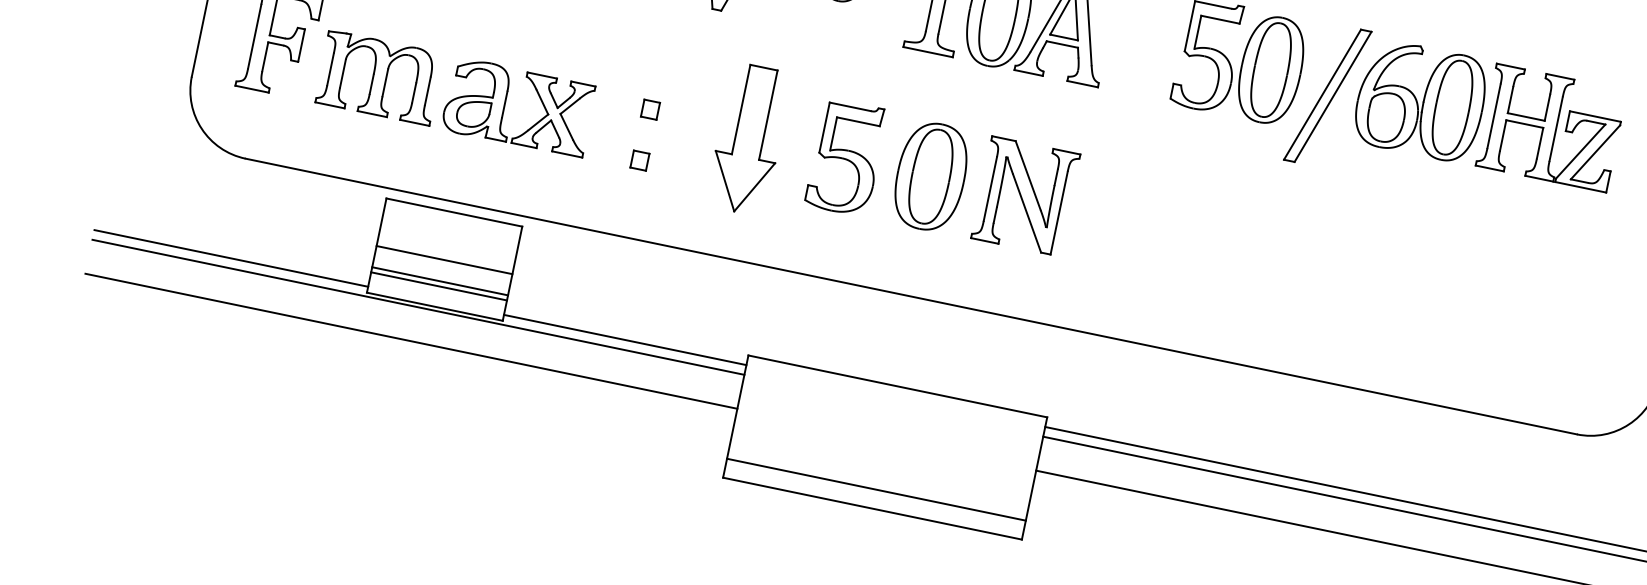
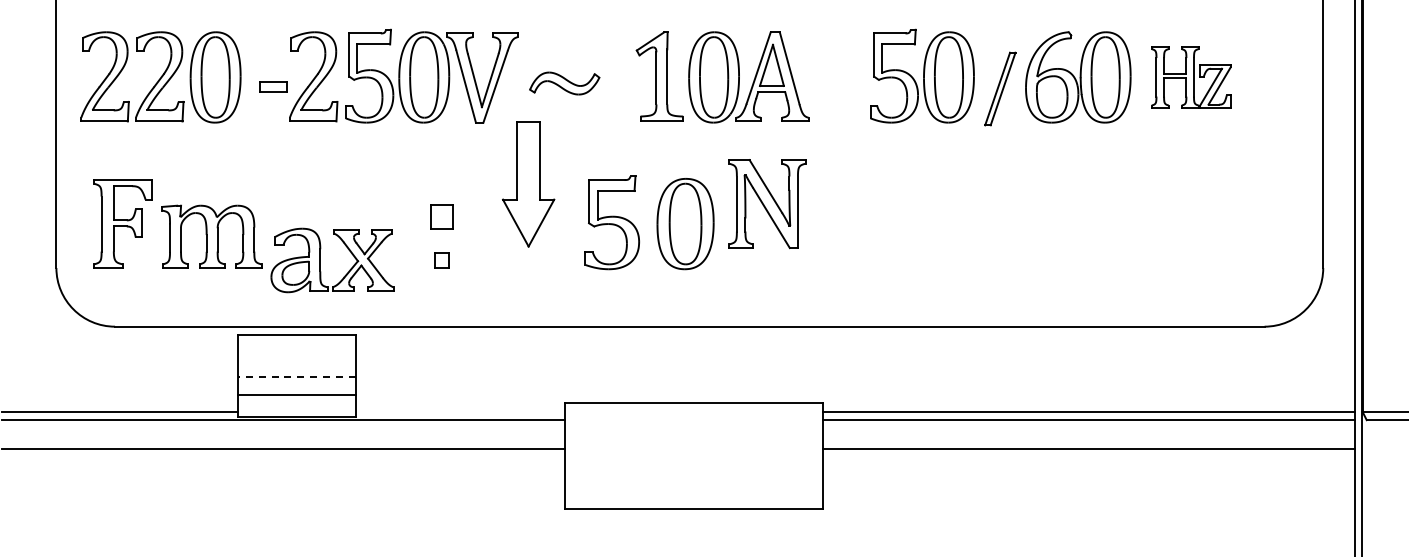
part: (1328, 95) -> (1000, 88), size x0.6
part: (504, 104) -> (320, 260), moved
part: (650, 109) -> (441, 216), size x1.6
part: (1552, 127) -> (1191, 76), size x0.7
part: (748, 139) -> (528, 184), moved
part: (1025, 196) -> (767, 204), moved
line: (445, 260) -> (297, 376), solid -> dashed
line: (438, 286) -> (296, 399), removed
line: (625, 339) -> (460, 411), removed
line: (876, 489) -> (694, 492), removed

